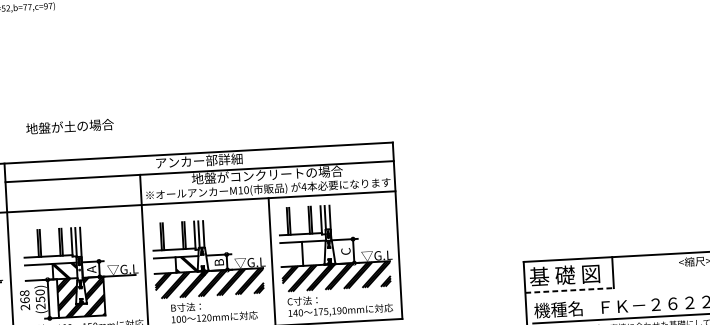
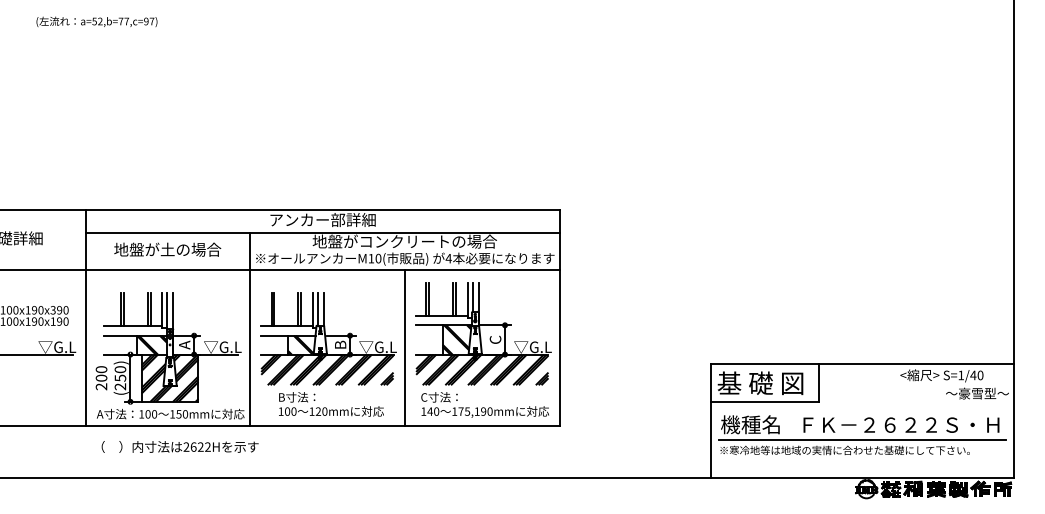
text: (69, 126) -> (167, 249), moved
hatch: (313, 252) -> (456, 339), added
line: (569, 290) -> (765, 402), dashed -> solid
text: (24, 296) -> (101, 373), 268 -> 200

